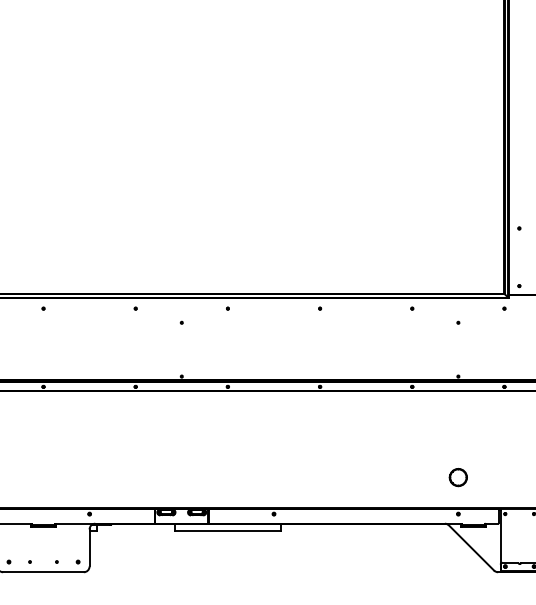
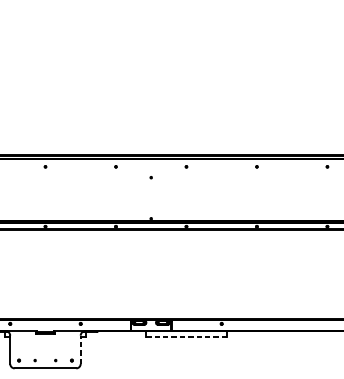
line: (227, 530) -> (186, 336), solid -> dashed
line: (89, 547) -> (80, 349), solid -> dashed

